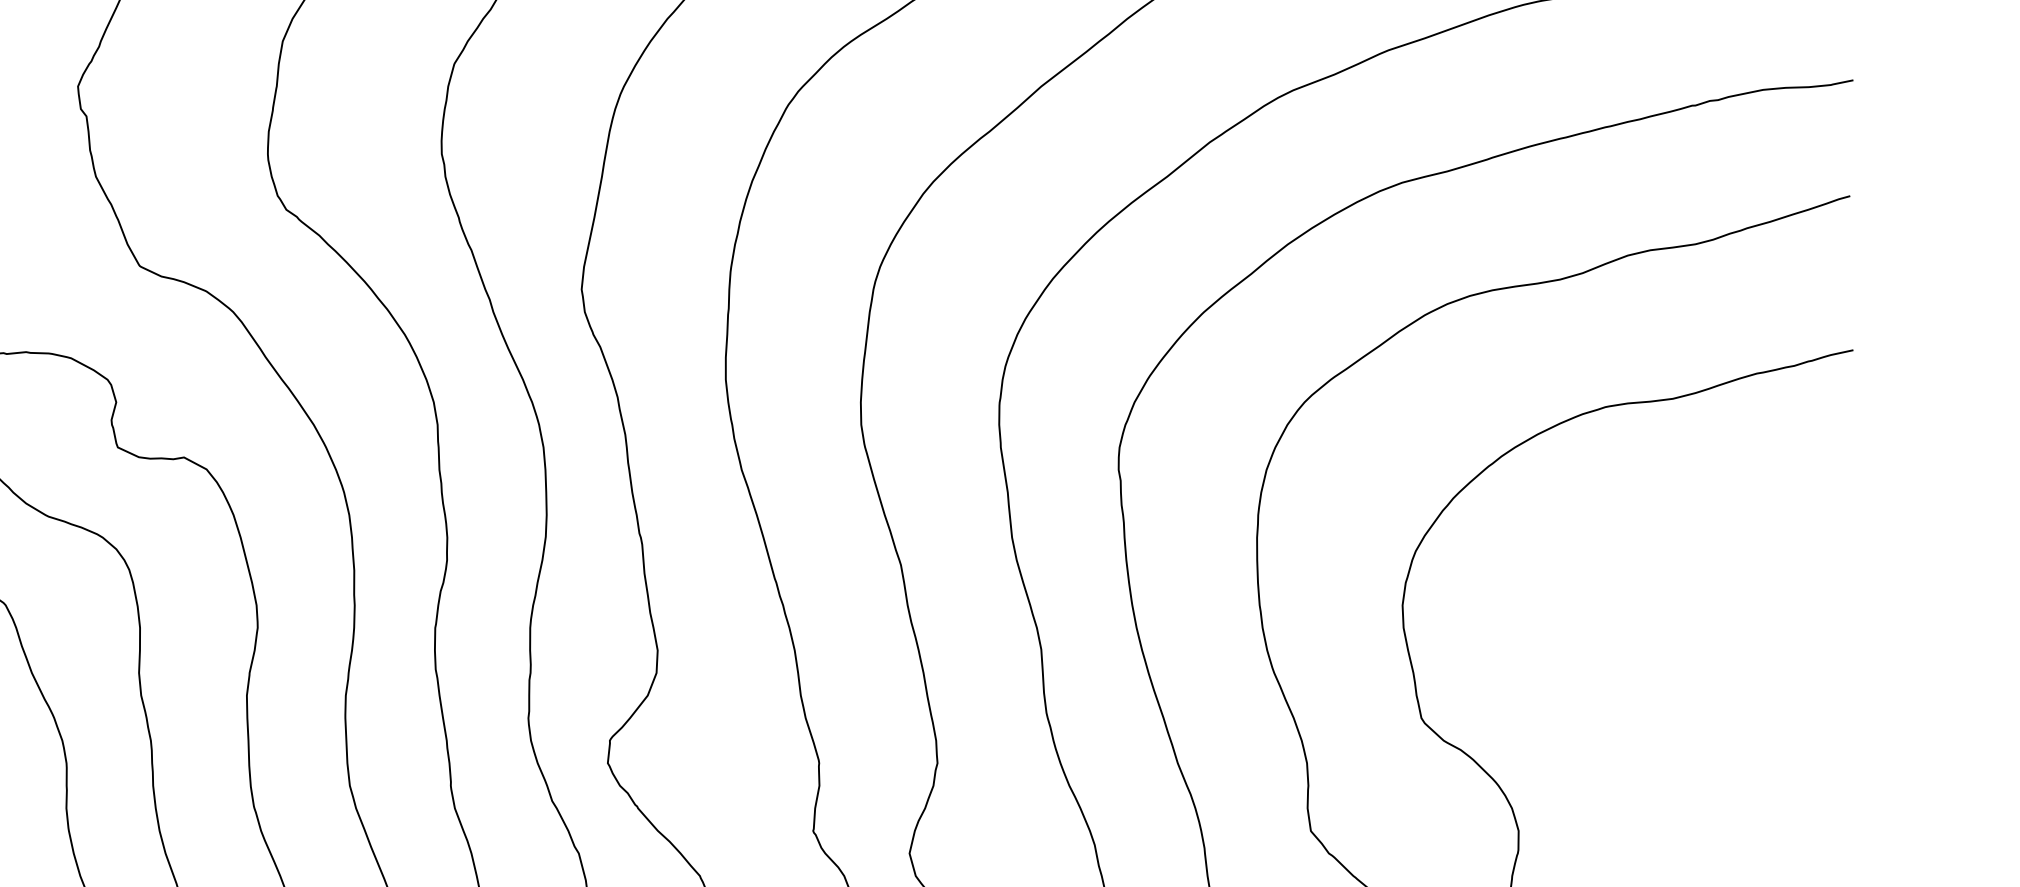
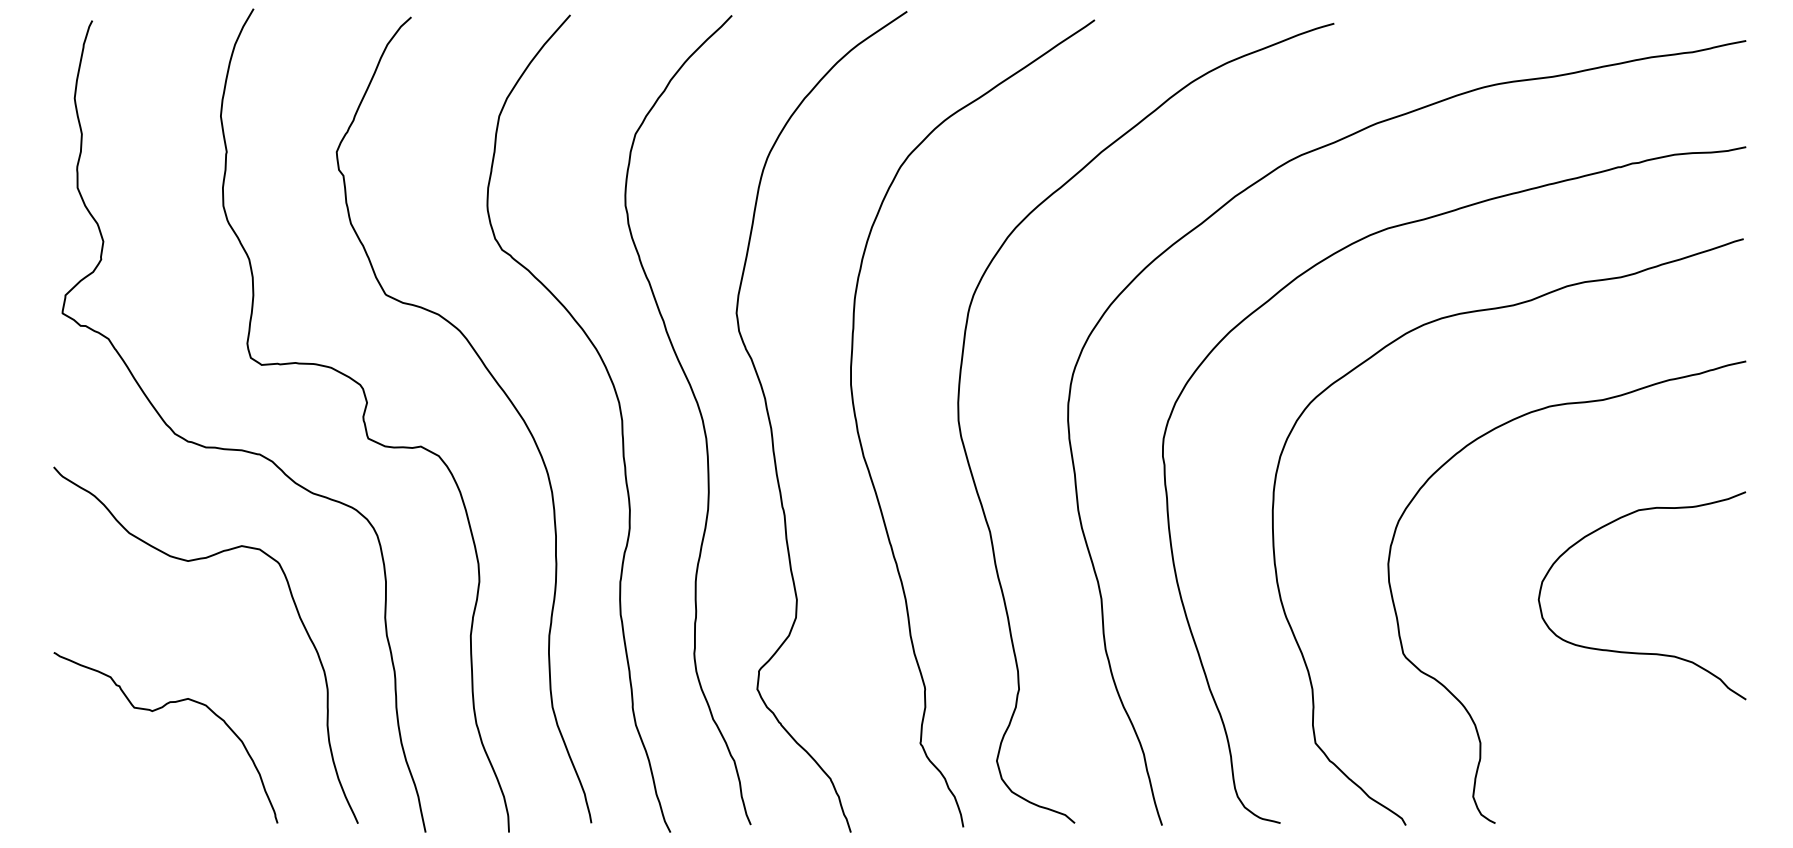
curve: (1721, 716) -> (1641, 652), added

